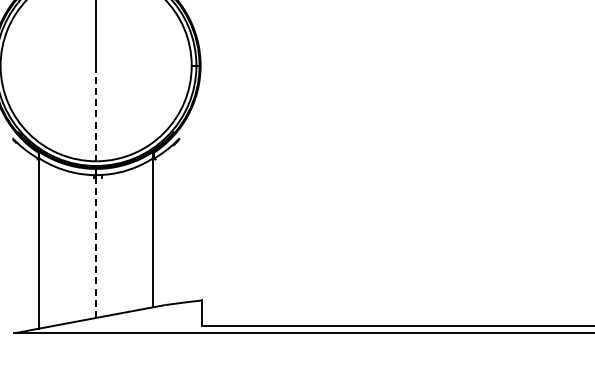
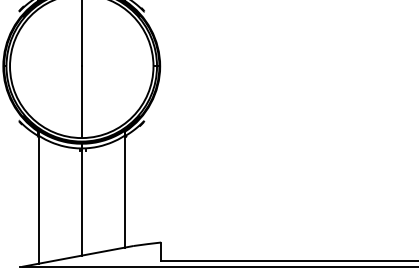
line: (96, 113) -> (82, 102), dashed -> solid
line: (96, 243) -> (82, 199), dashed -> solid

